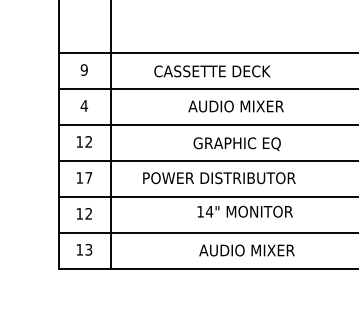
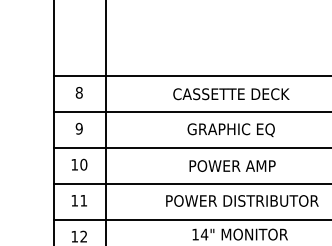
text: (83, 69) -> (78, 92), 9 -> 8
text: (212, 71) -> (231, 94), moved
text: (84, 105) -> (79, 128), 4 -> 9
text: (235, 107) -> (230, 130), AUDIO MIXER -> GRAPHIC EQ
text: (88, 141) -> (83, 164), 12 -> 10
text: (236, 144) -> (231, 167), GRAPHIC EQ -> POWER AMP
text: (88, 177) -> (83, 200), 17 -> 11
text: (219, 178) -> (242, 201), moved

